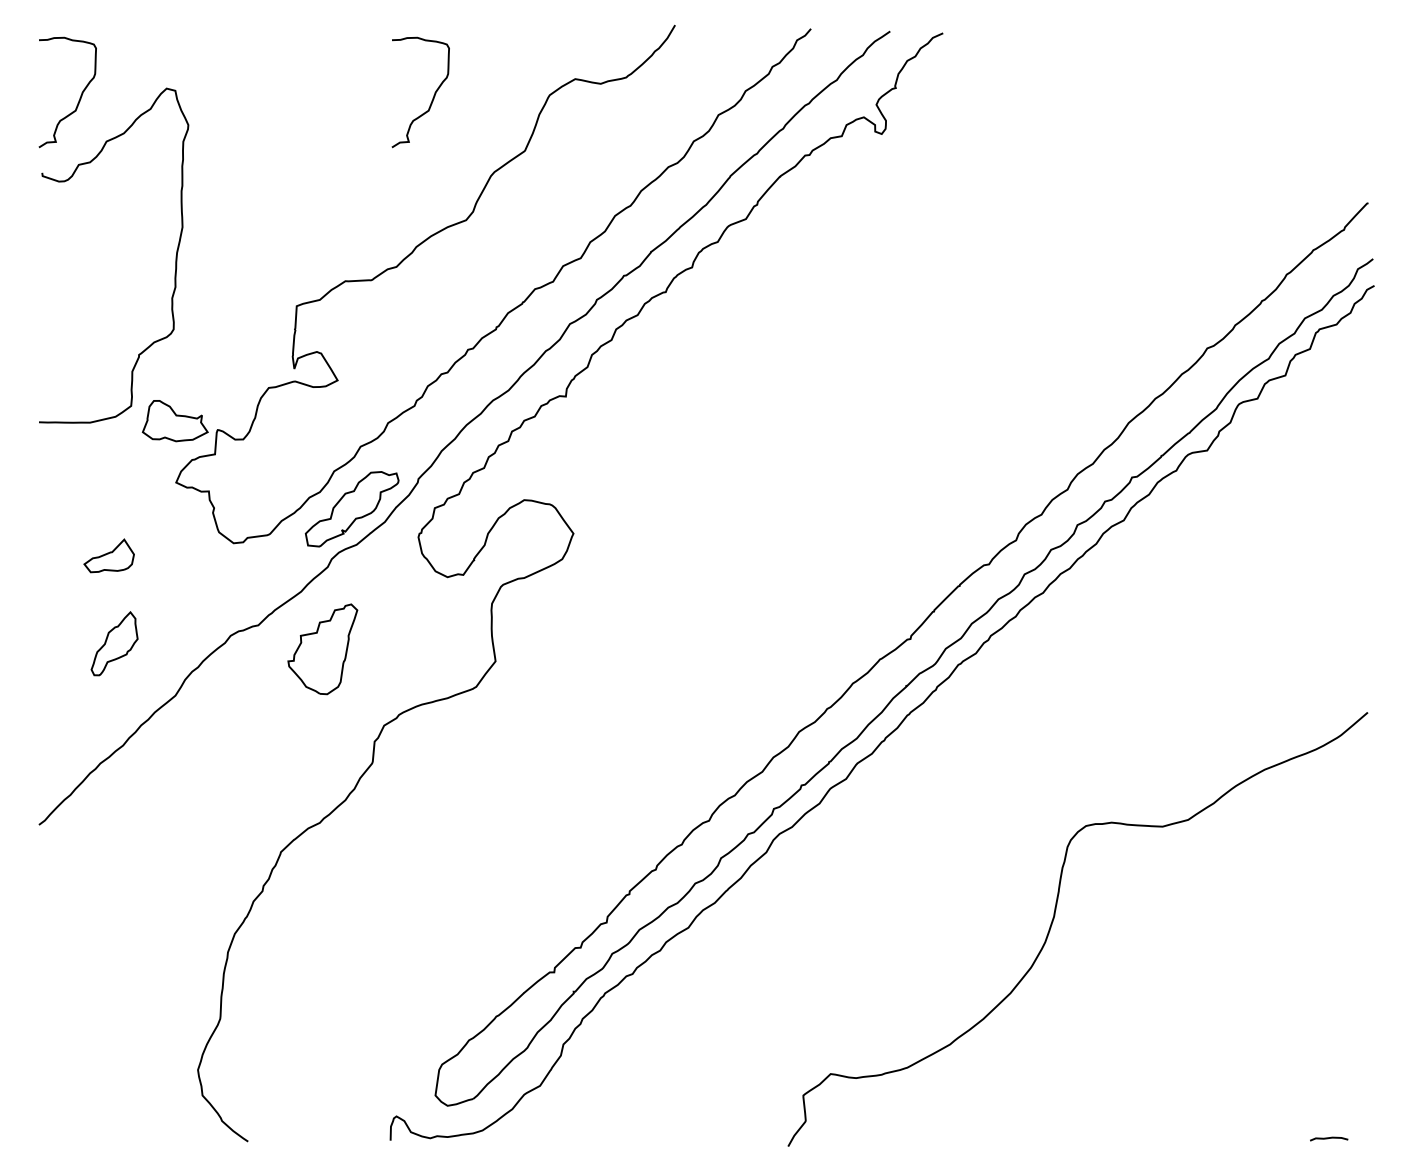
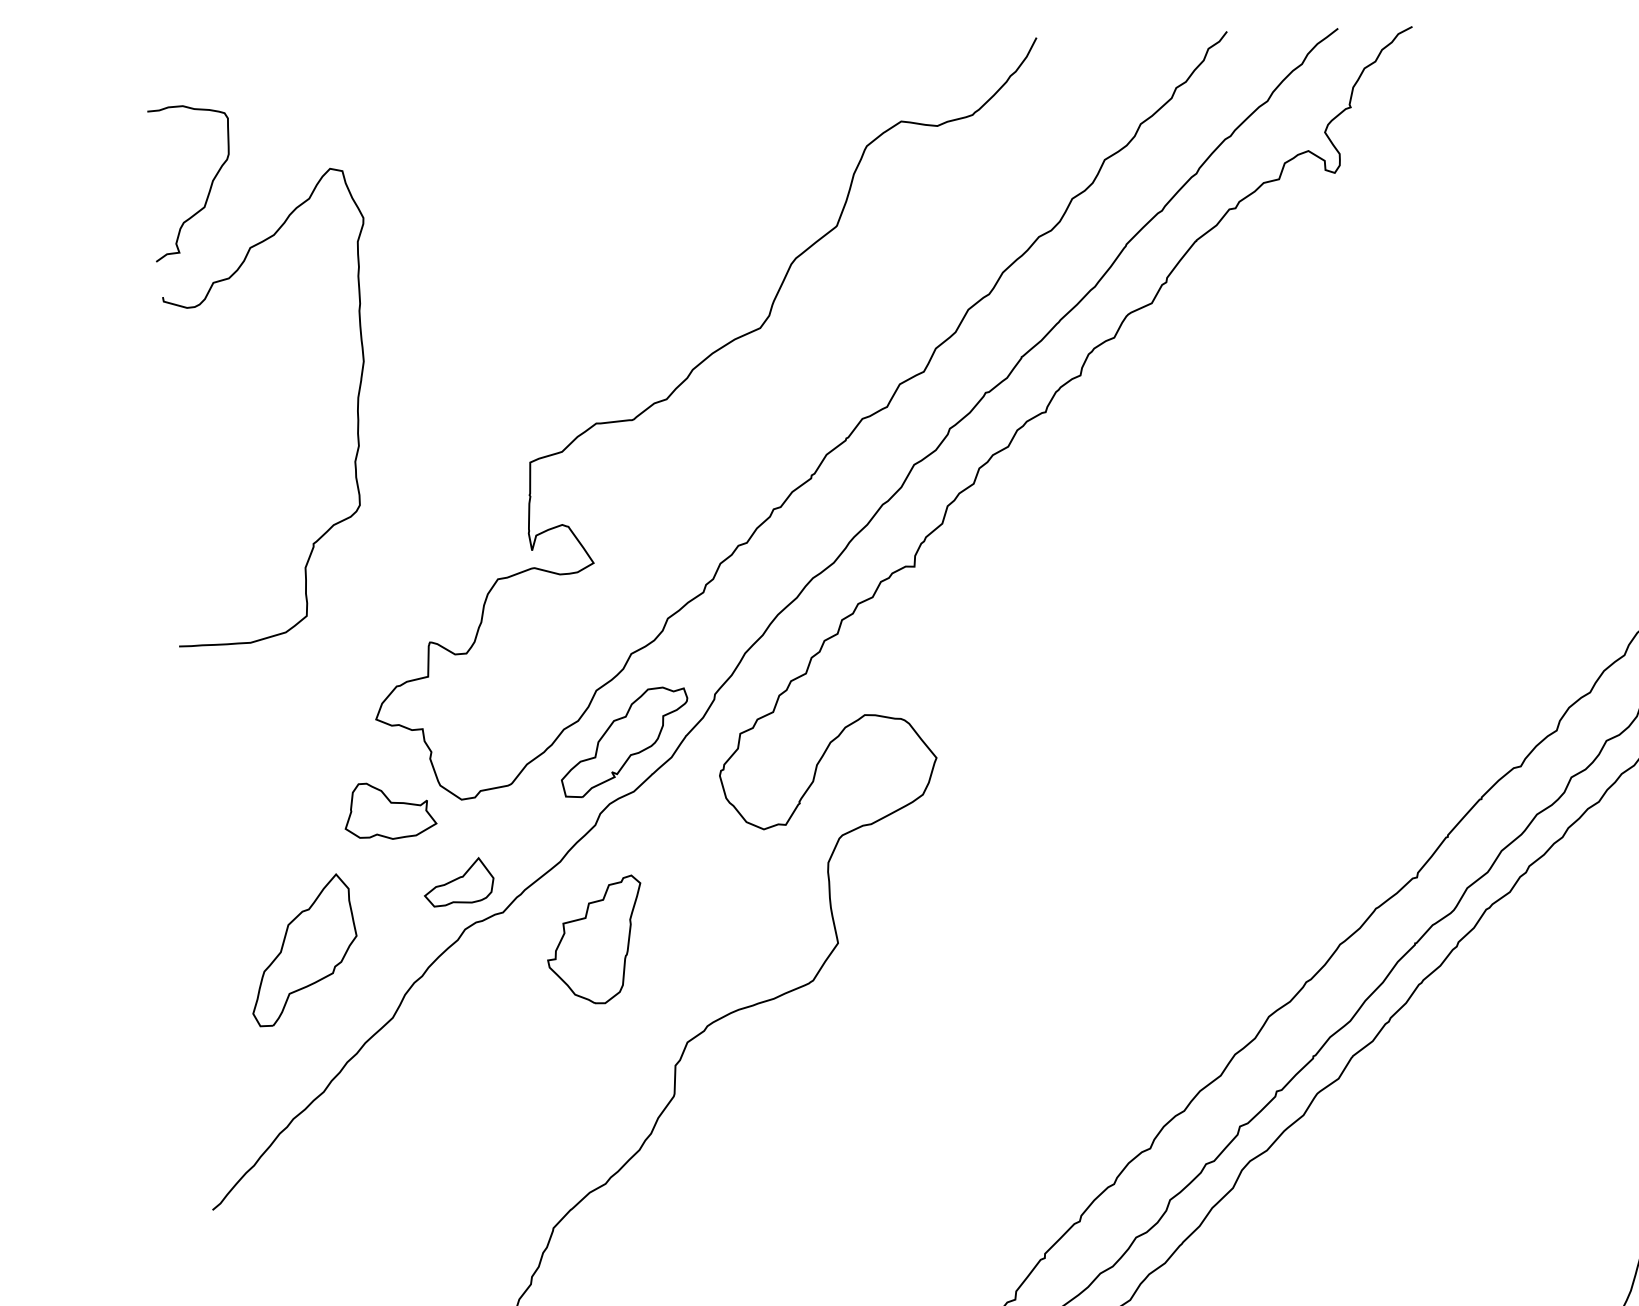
curve: (432, 97) -> (702, 159), removed
part: (174, 421) -> (389, 811), moved
part: (108, 555) -> (457, 881), moved
part: (114, 643) -> (303, 949), size x1.67

